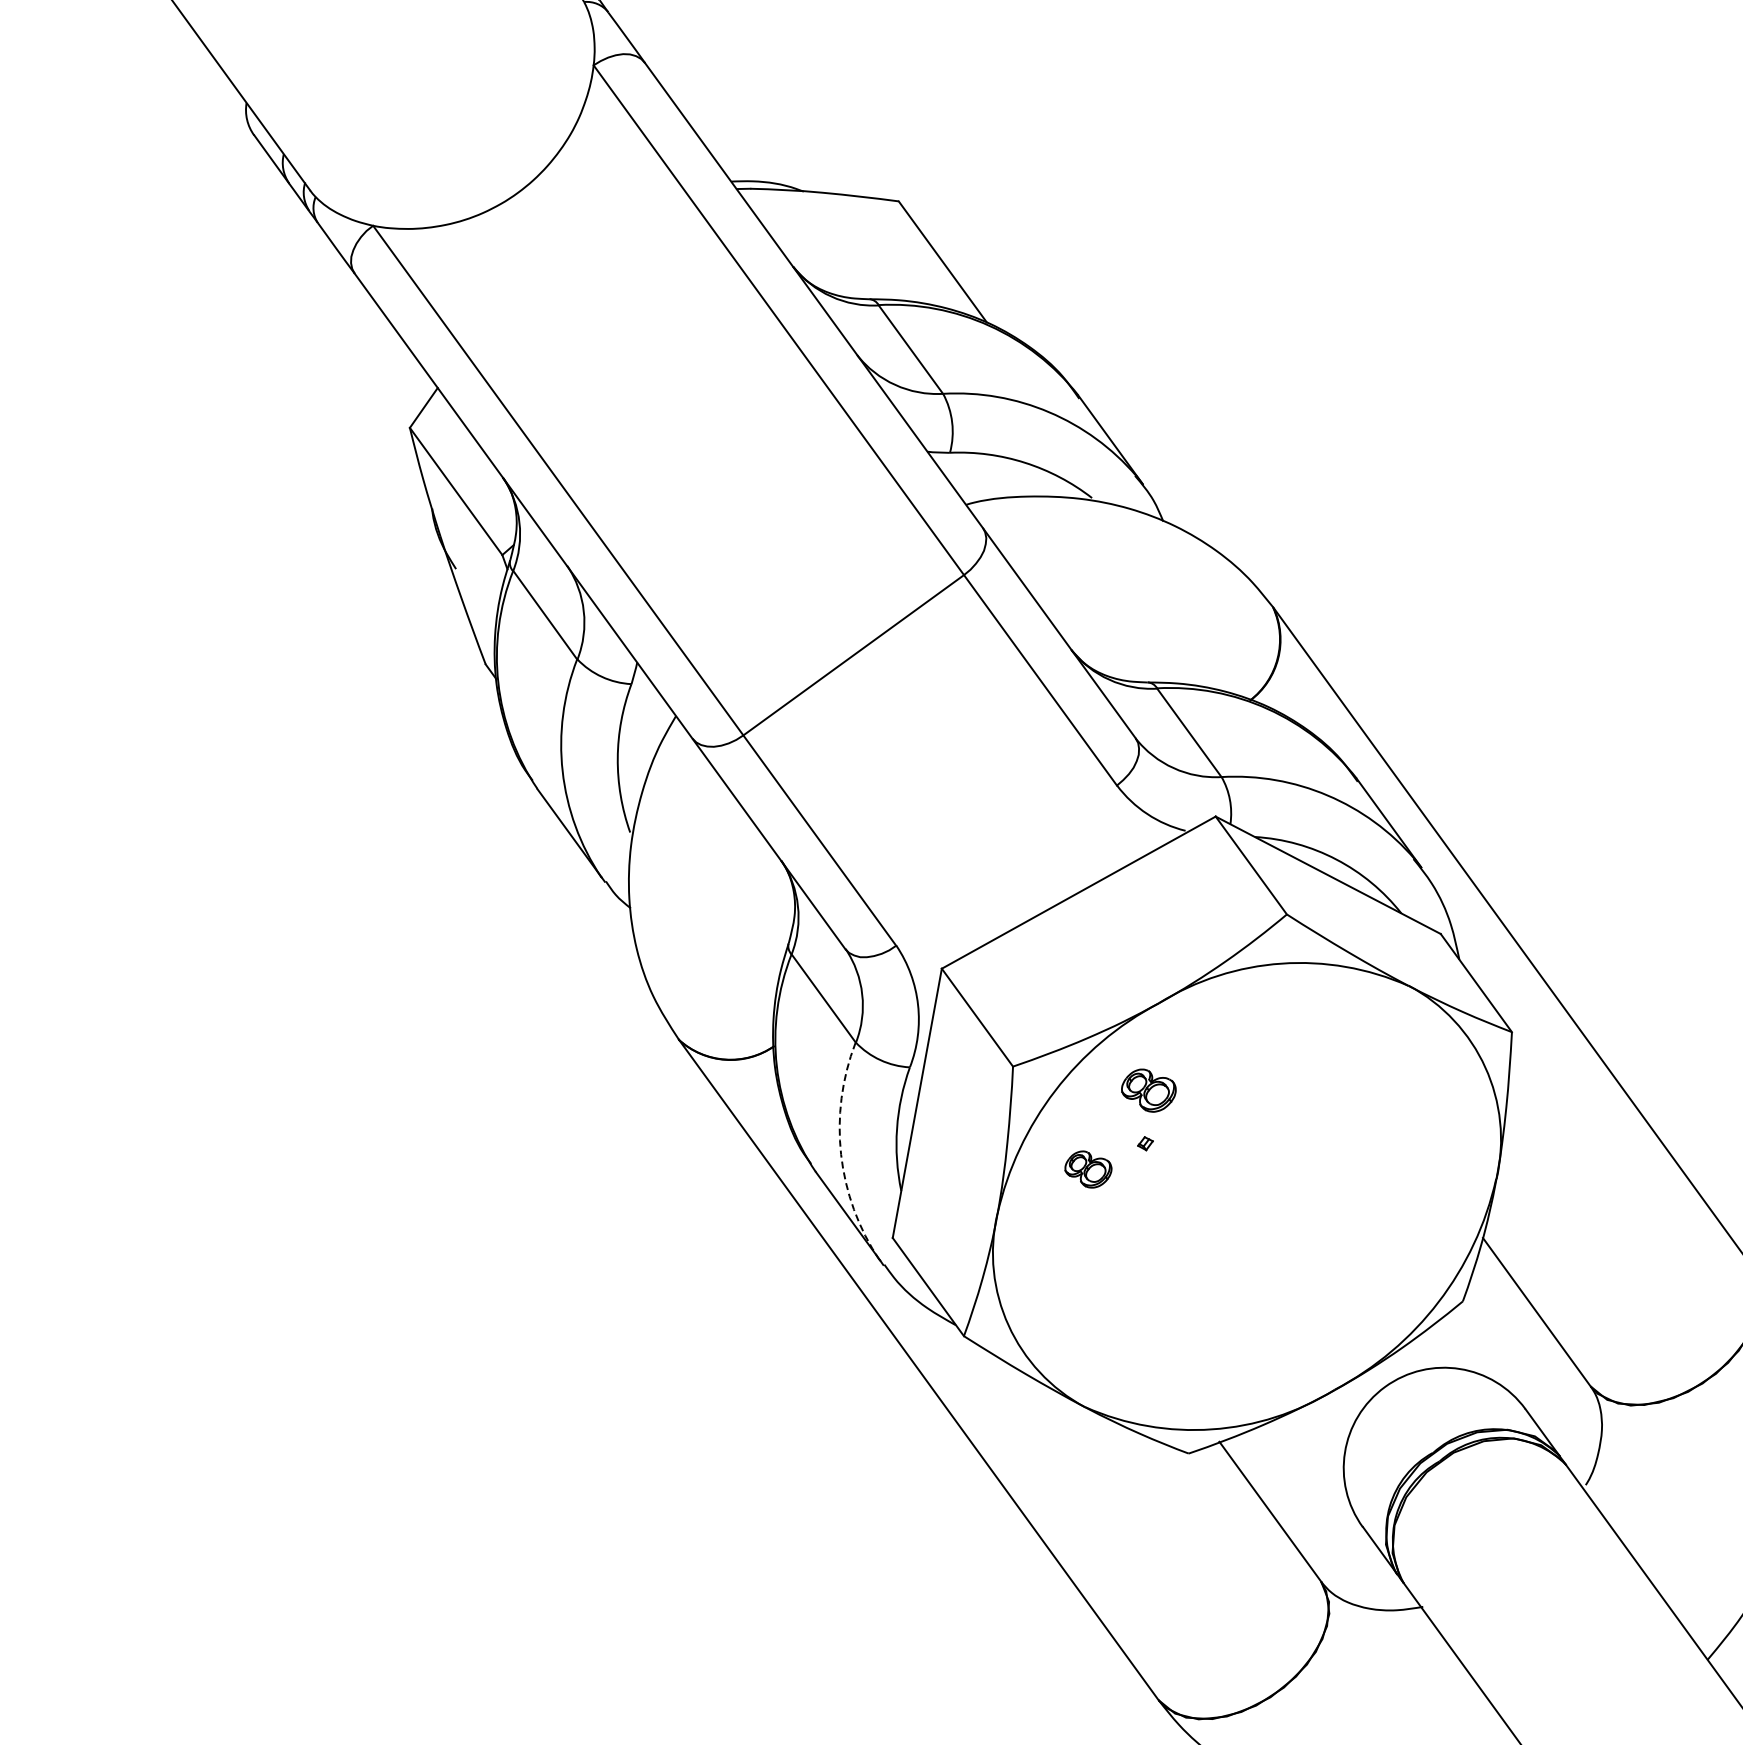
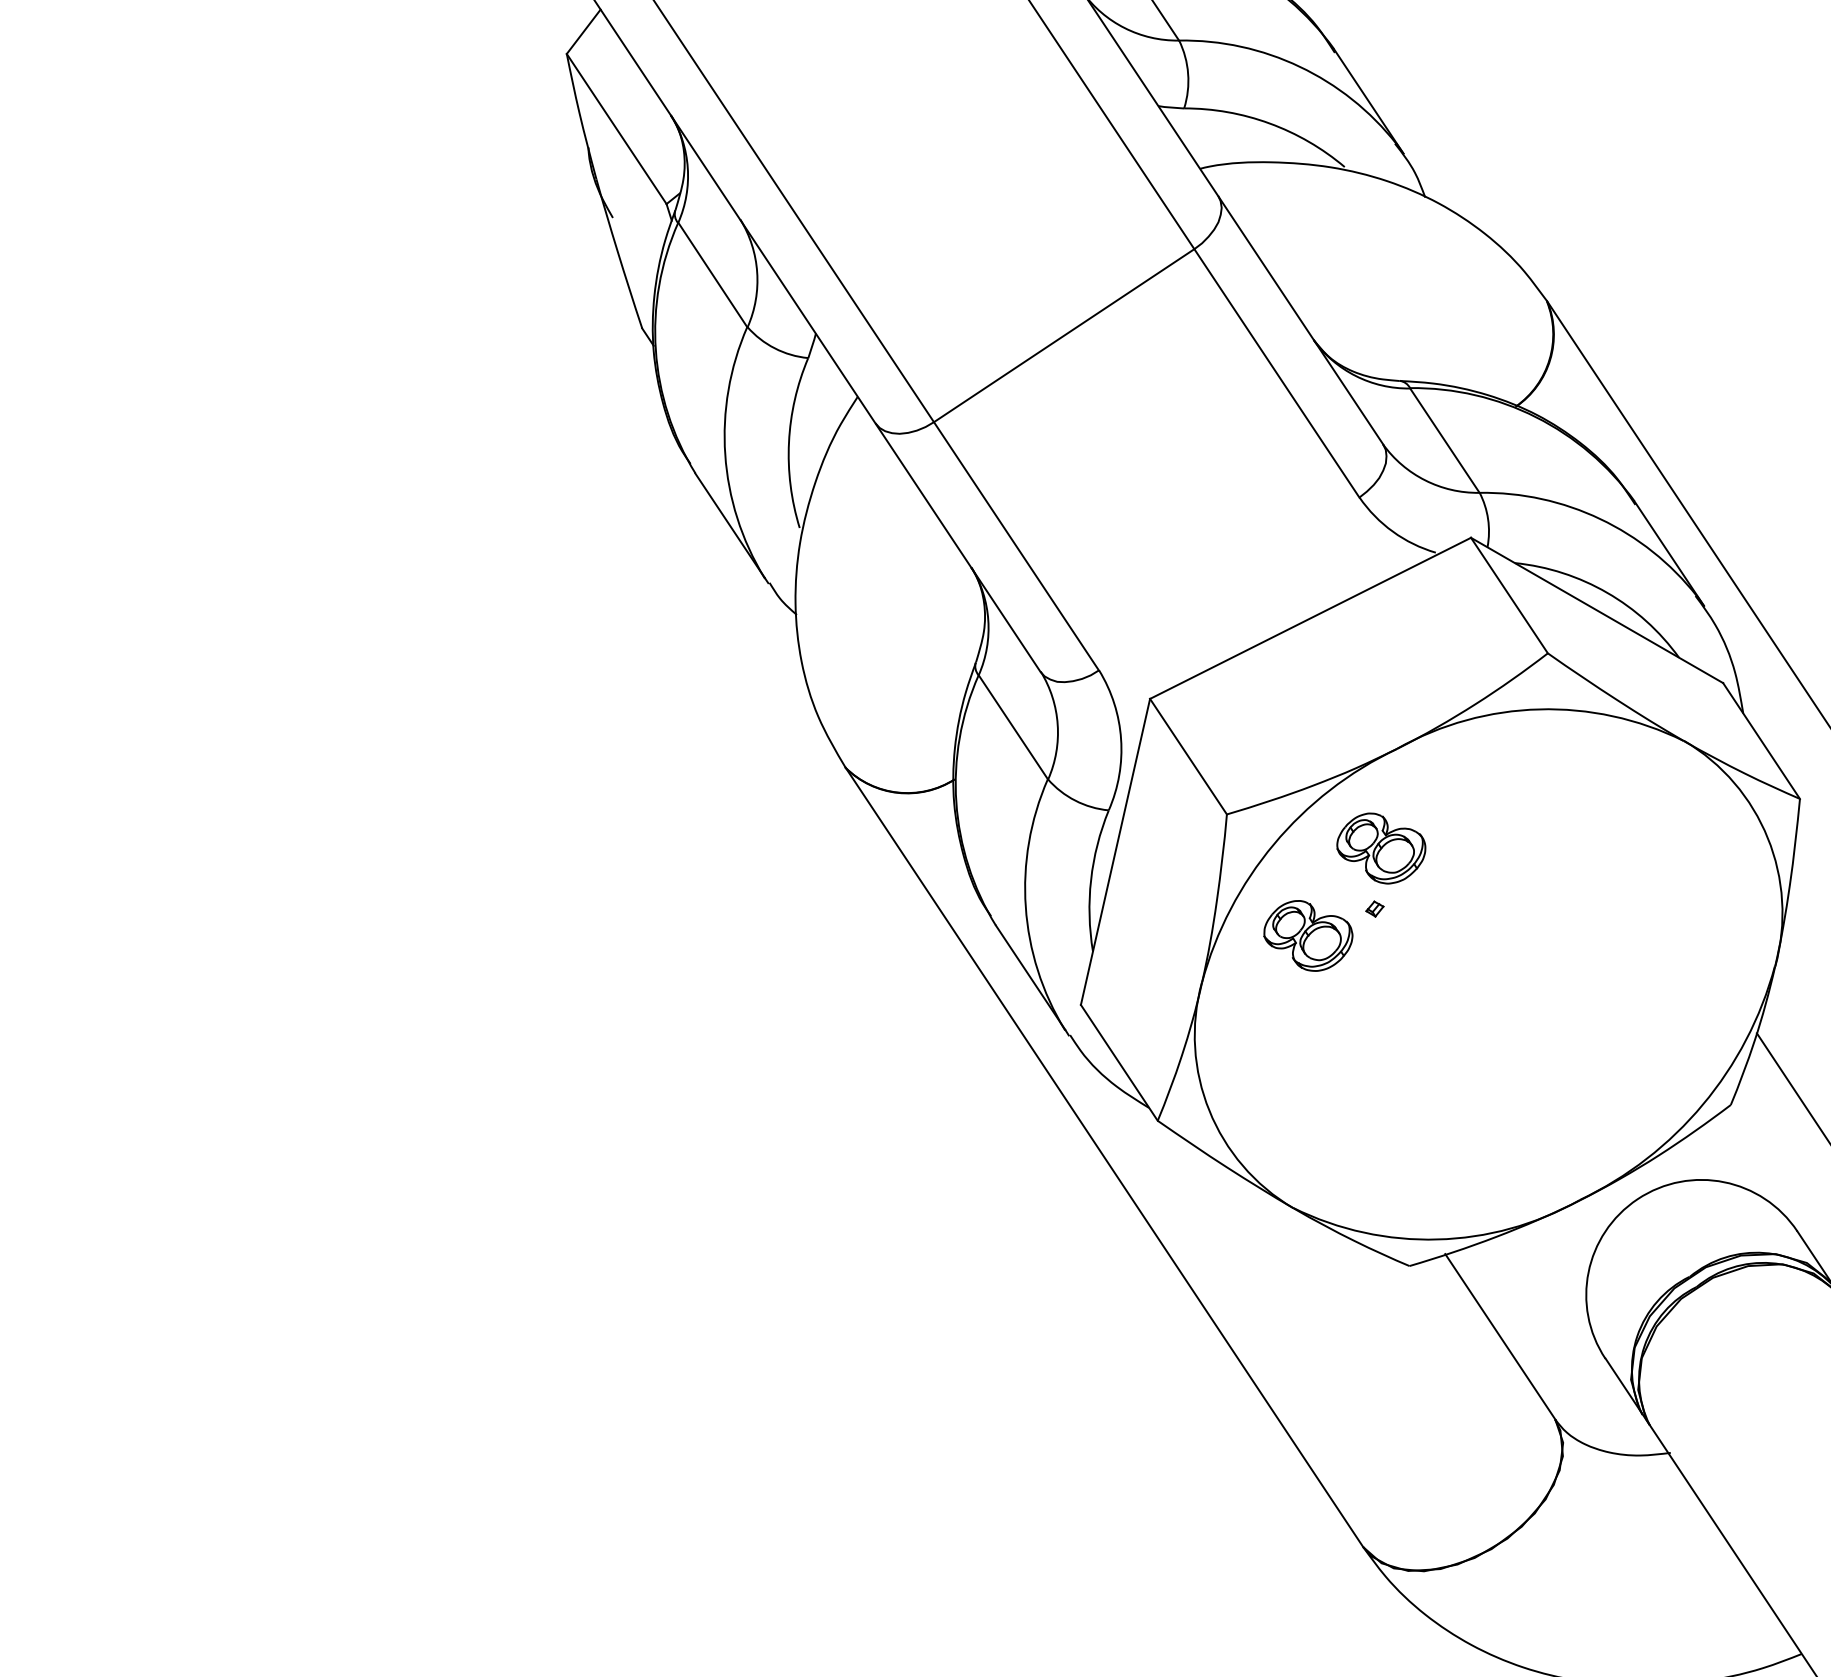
part: (1148, 1090) -> (1380, 848), size x1.43
arc: (841, 1154) -> (1026, 906), dashed -> solid
part: (1088, 1169) -> (1308, 935), size x1.67

